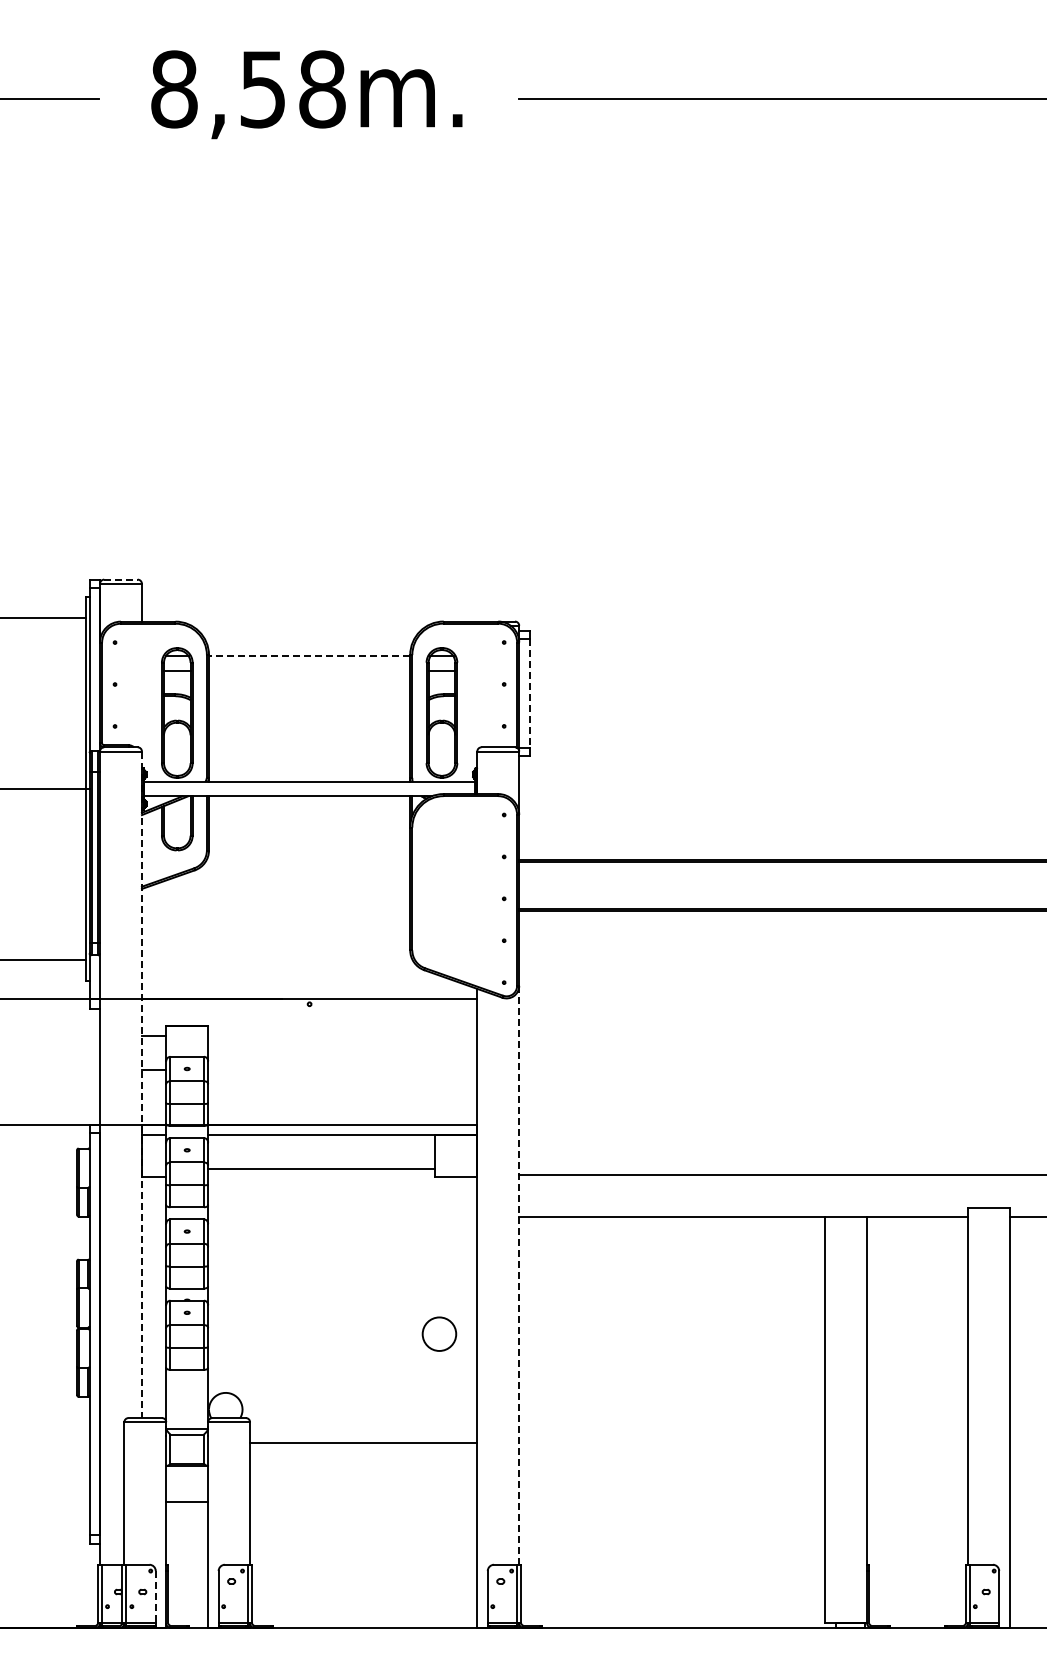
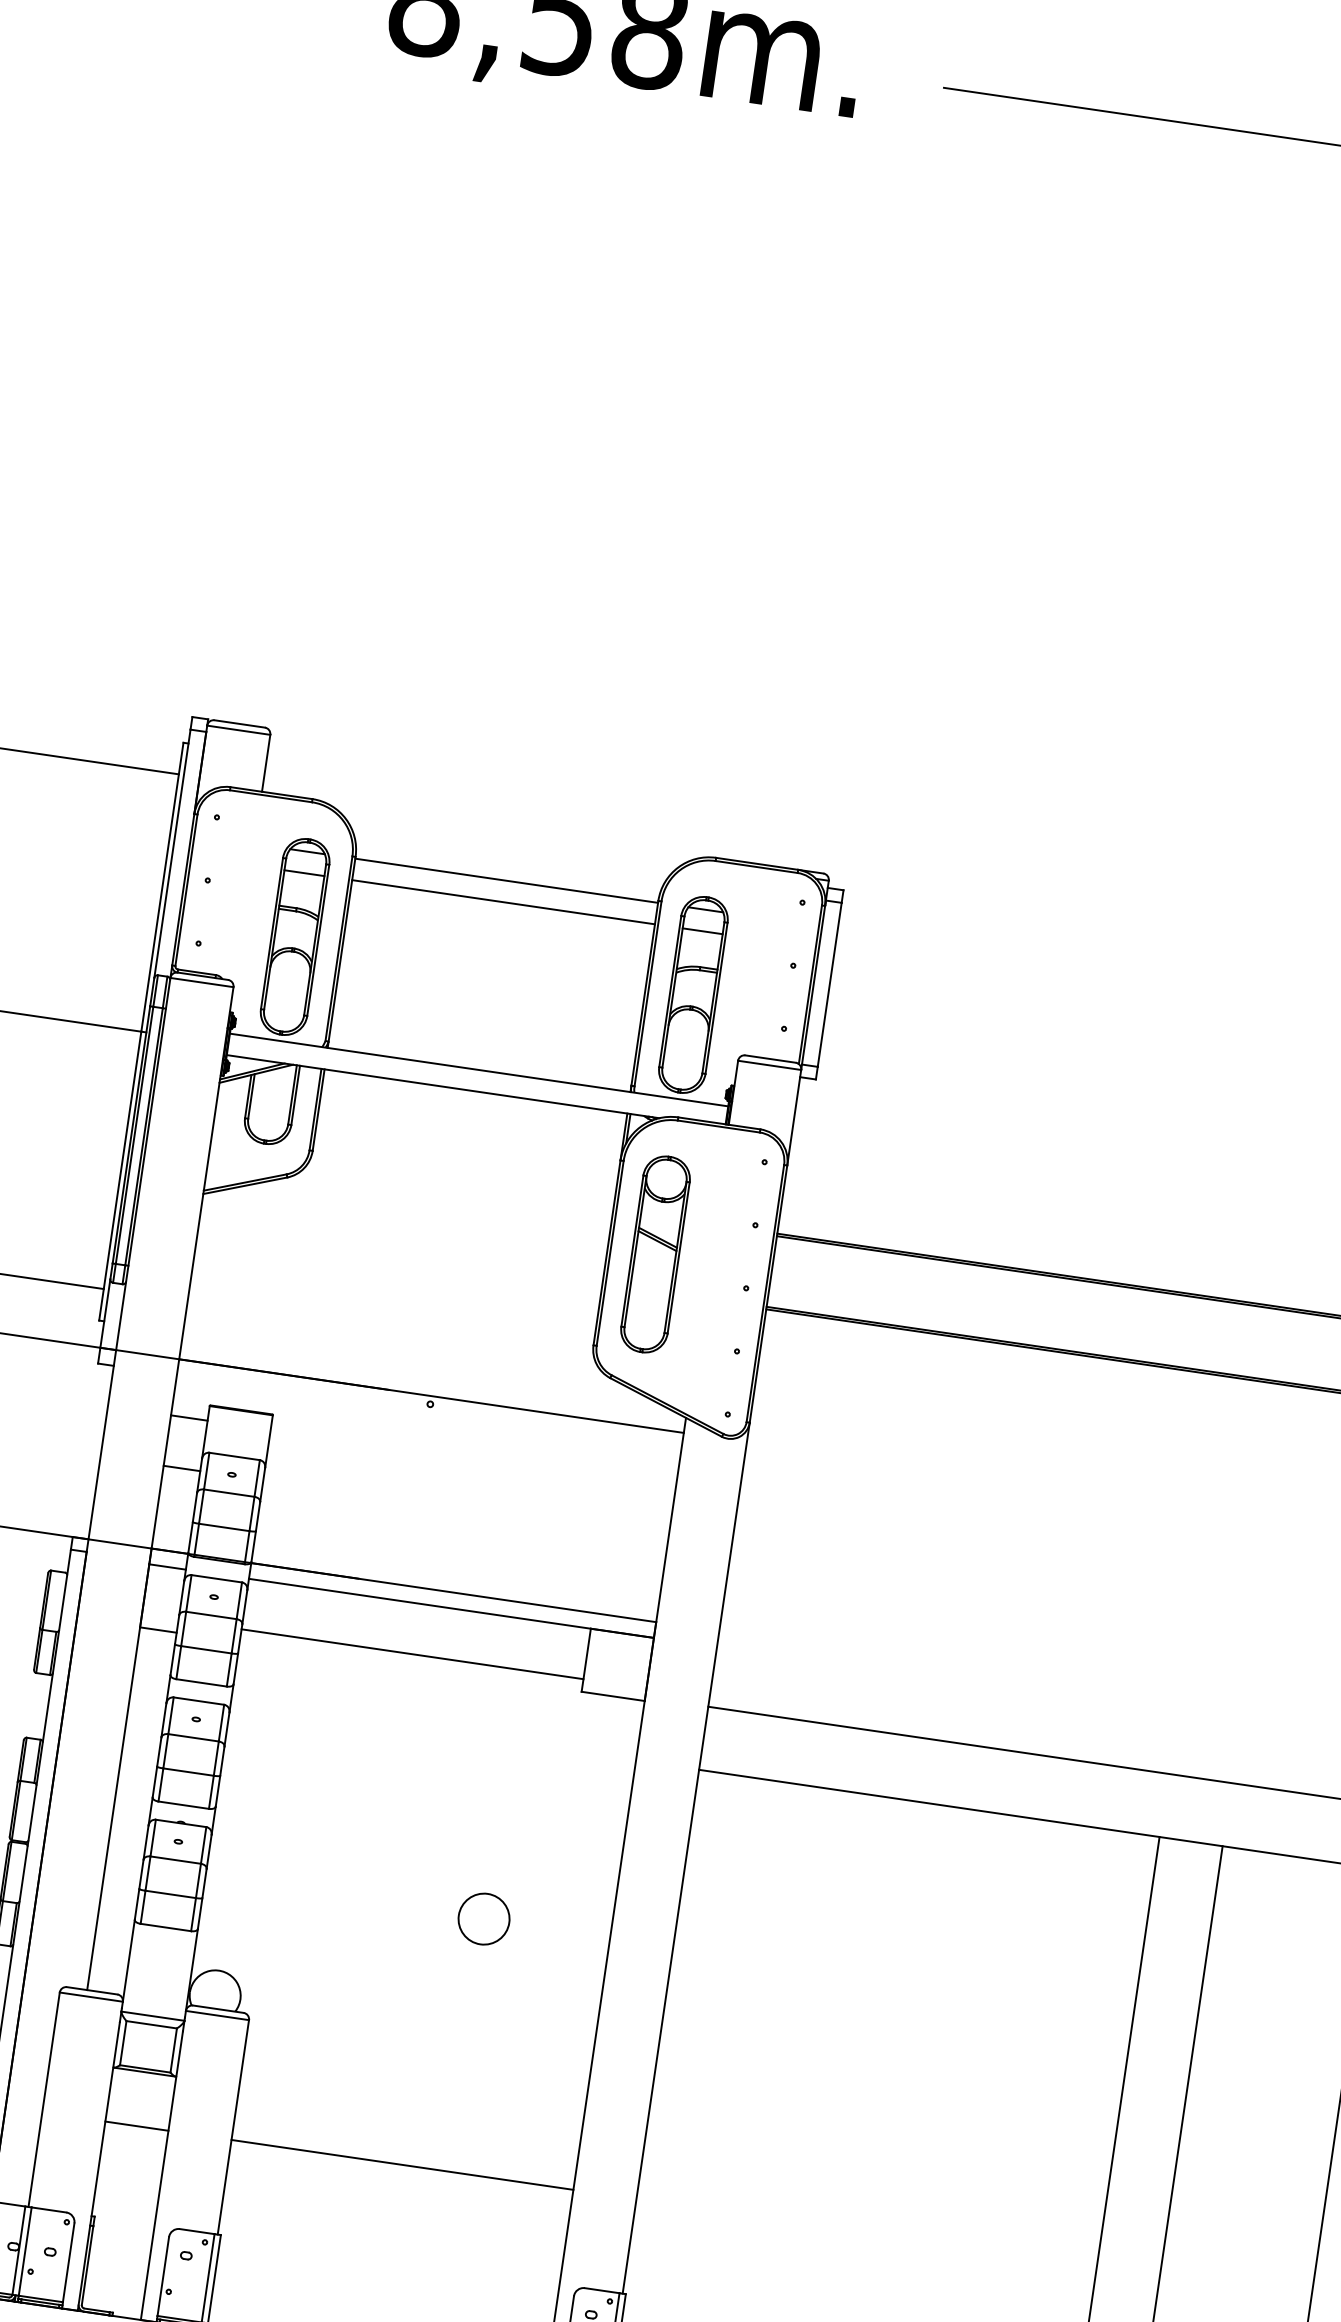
line: (120, 579) -> (239, 723), dashed -> solid
line: (309, 656) -> (506, 880), dashed -> solid
line: (309, 670) -> (503, 902), added
line: (529, 693) -> (829, 984), dashed -> solid
part: (441, 885) -> (654, 1254), added
line: (141, 1085) -> (159, 1489), dashed -> solid
line: (519, 1275) -> (686, 1858), dashed -> solid
circle: (439, 1333) -> (484, 1918), moved
line: (363, 1442) -> (402, 2164), moved
line: (155, 1597) -> (68, 2263), dashed -> solid

